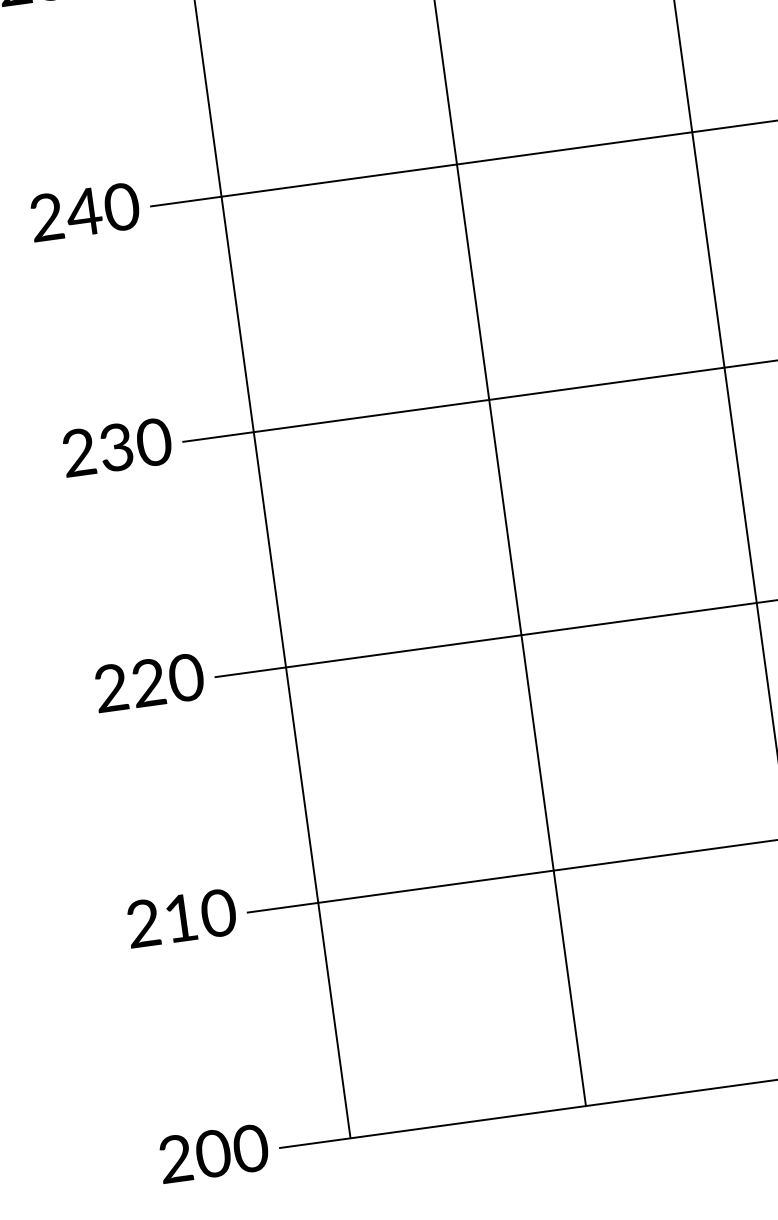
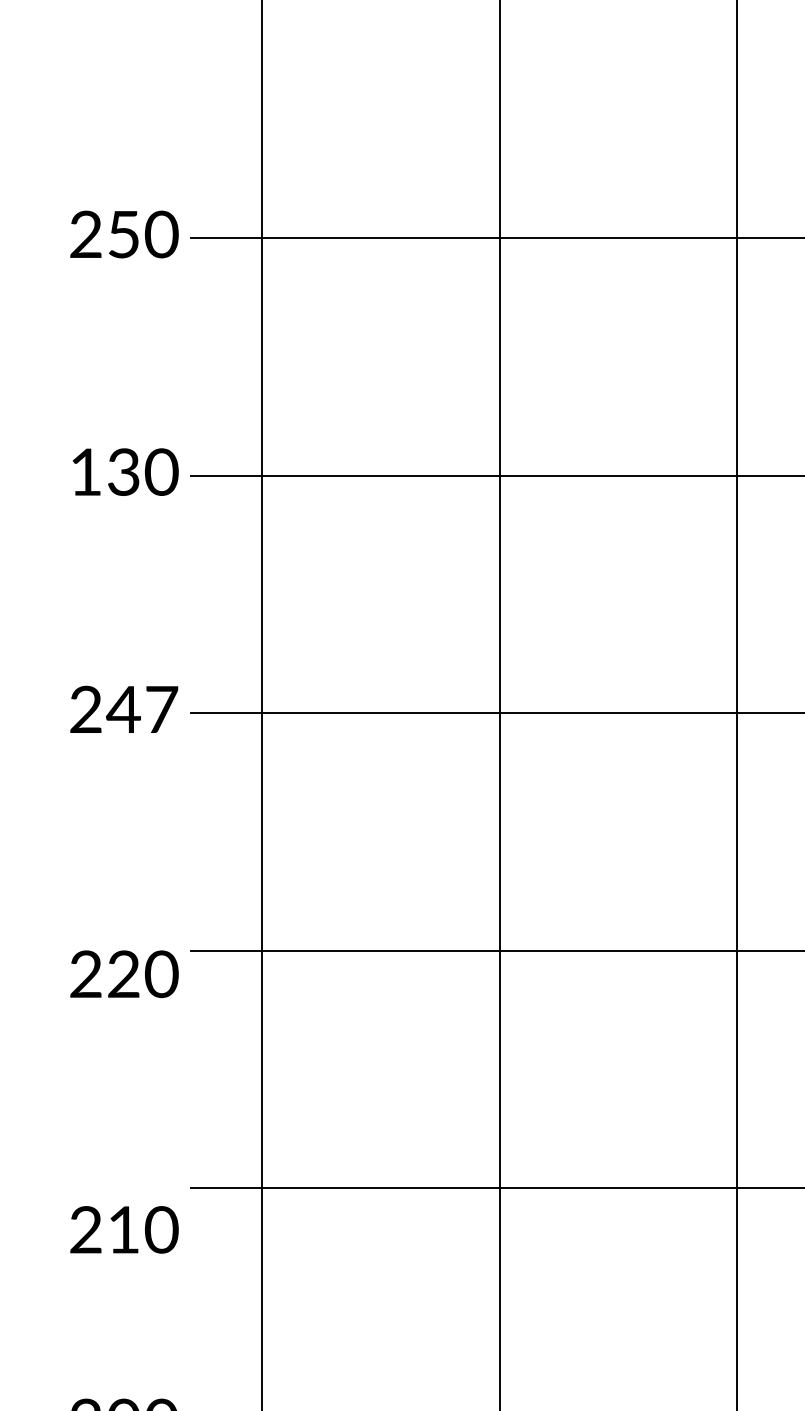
text: (66, 214) -> (105, 471), 240 -> 130
text: (135, 444) -> (142, 709), 230 -> 247
text: (149, 683) -> (124, 974), moved
text: (181, 917) -> (124, 1229), moved

